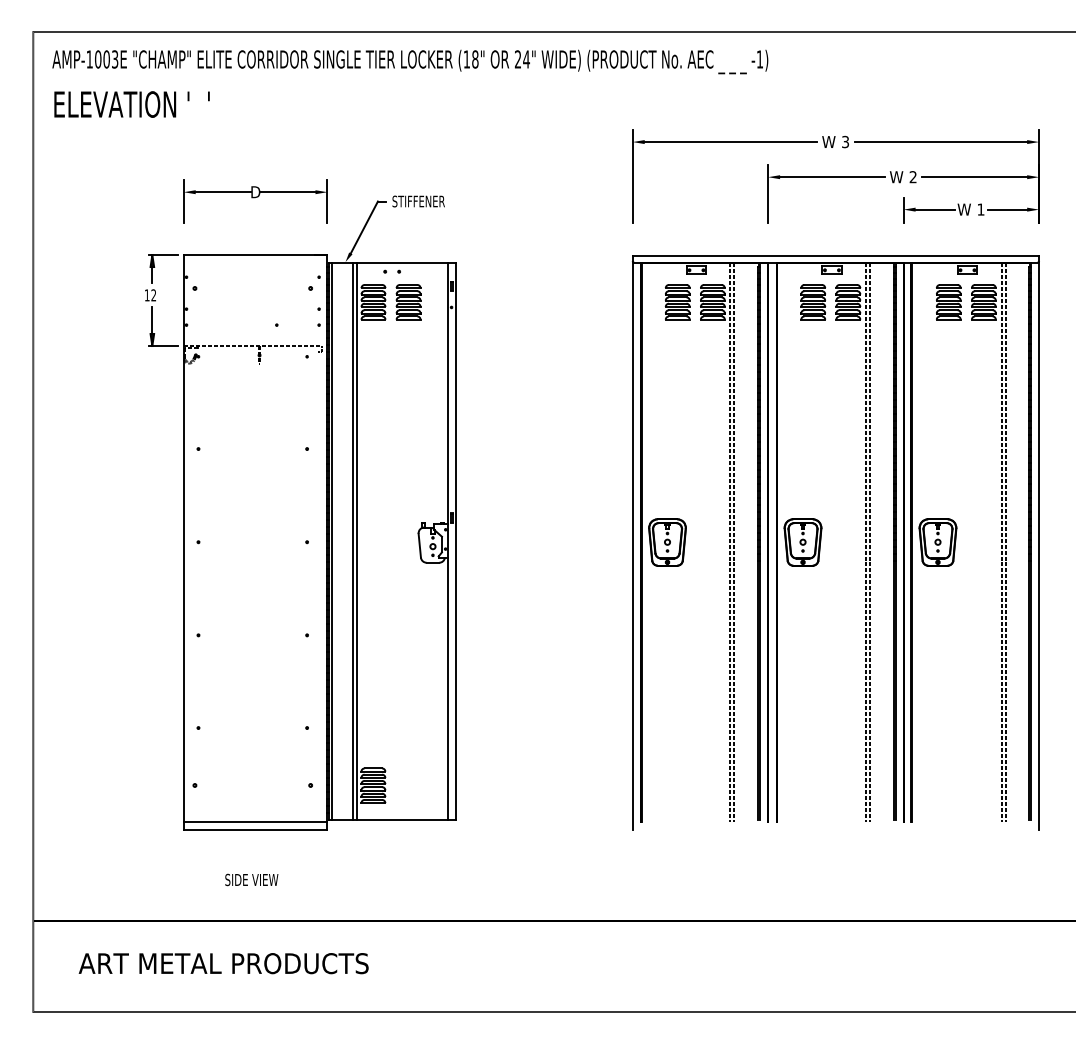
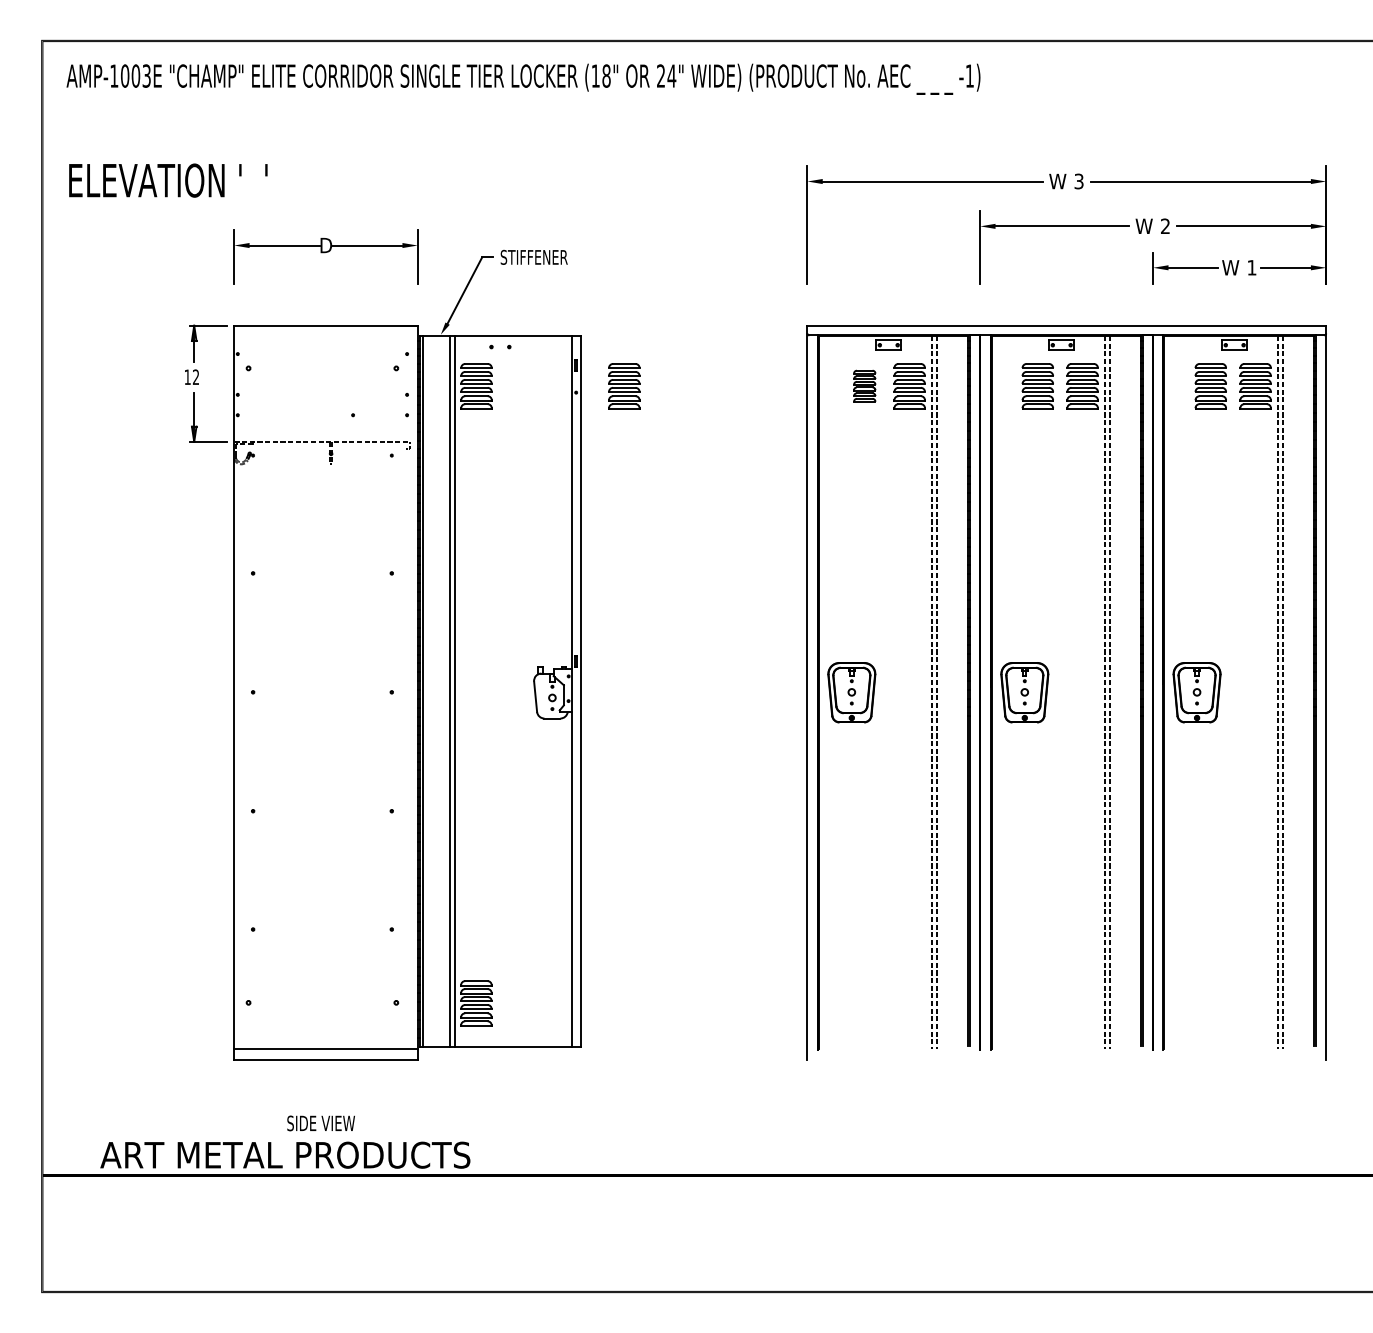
text: (132, 104) -> (168, 180), moved
part: (408, 302) -> (624, 386), moved
part: (677, 302) -> (864, 386), size x0.7
text: (223, 963) -> (285, 1154), moved

